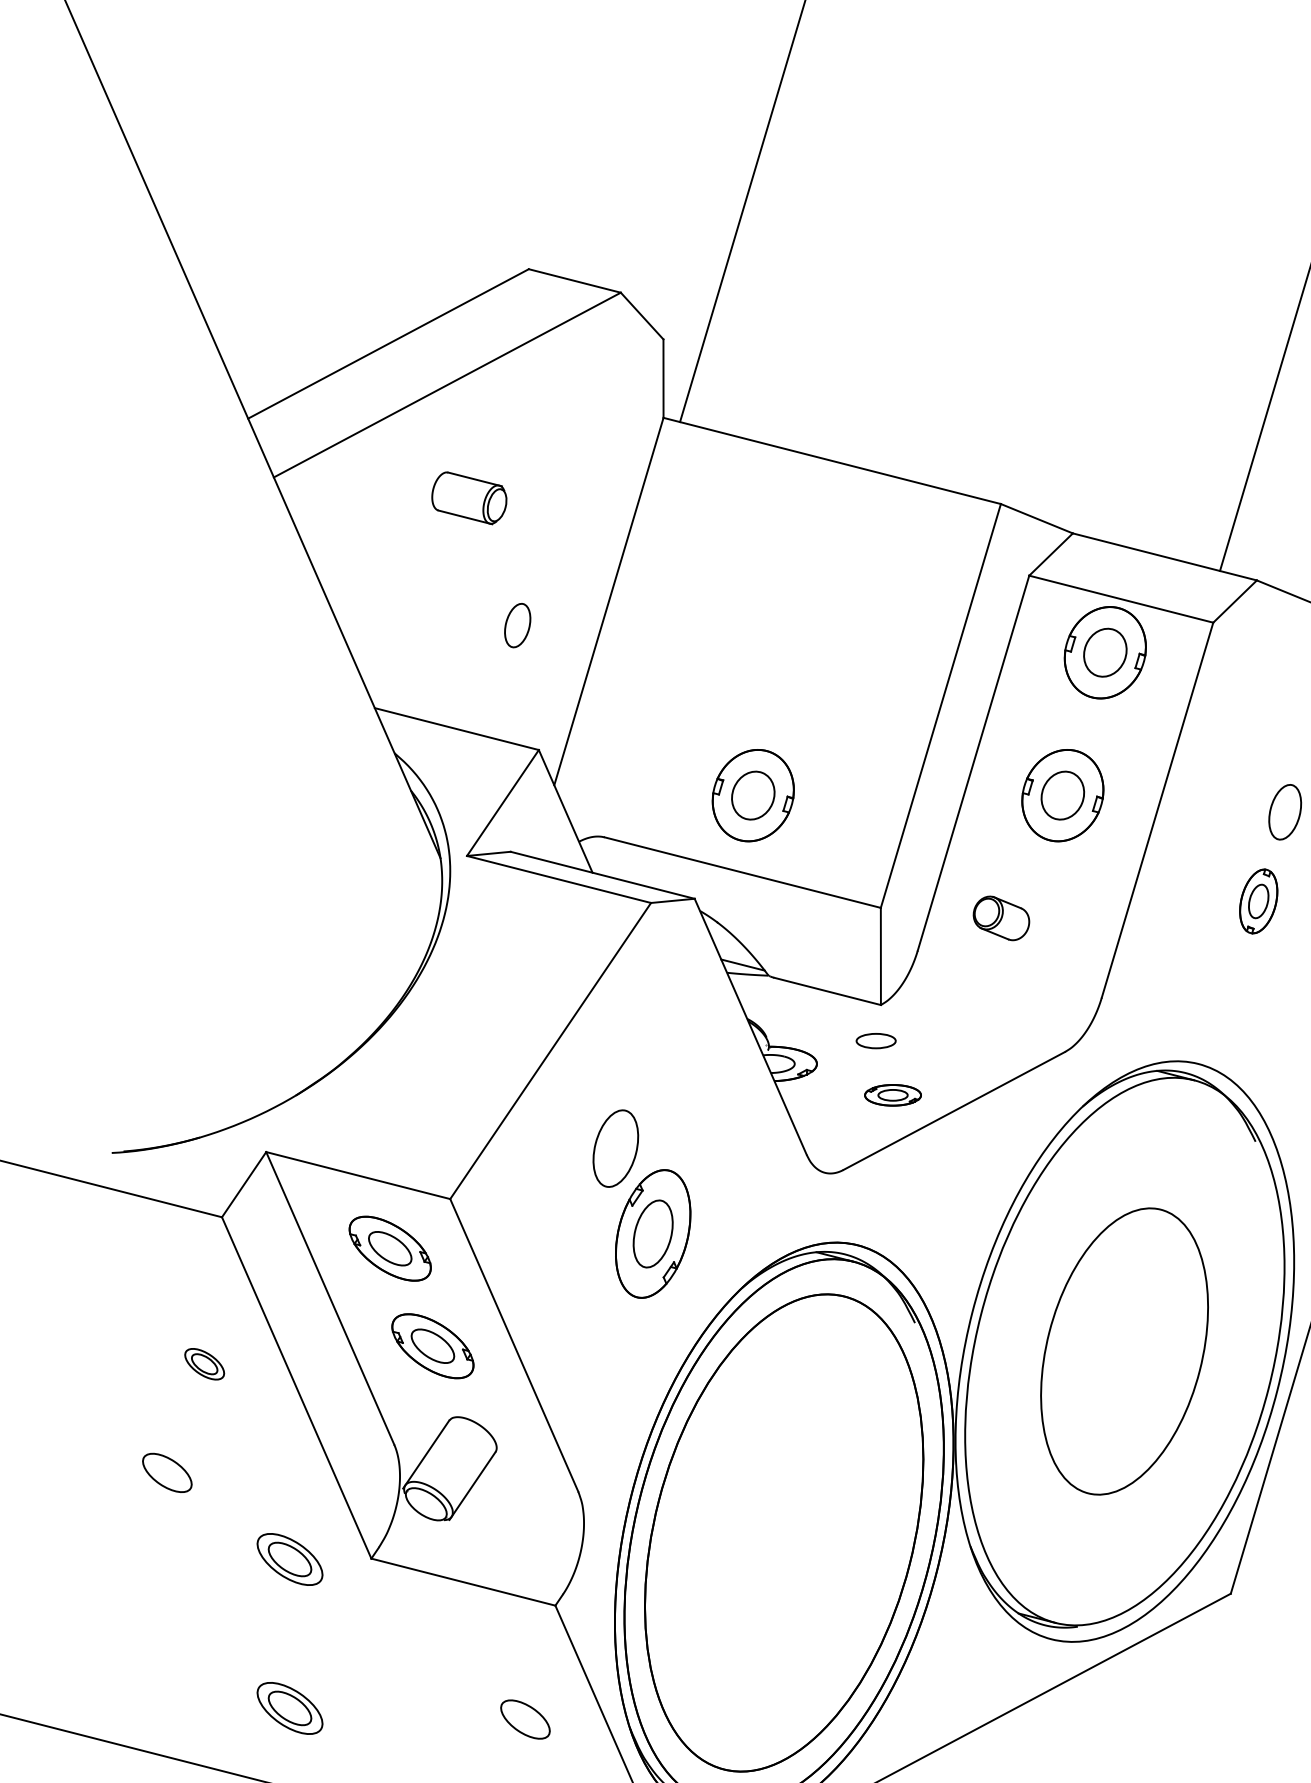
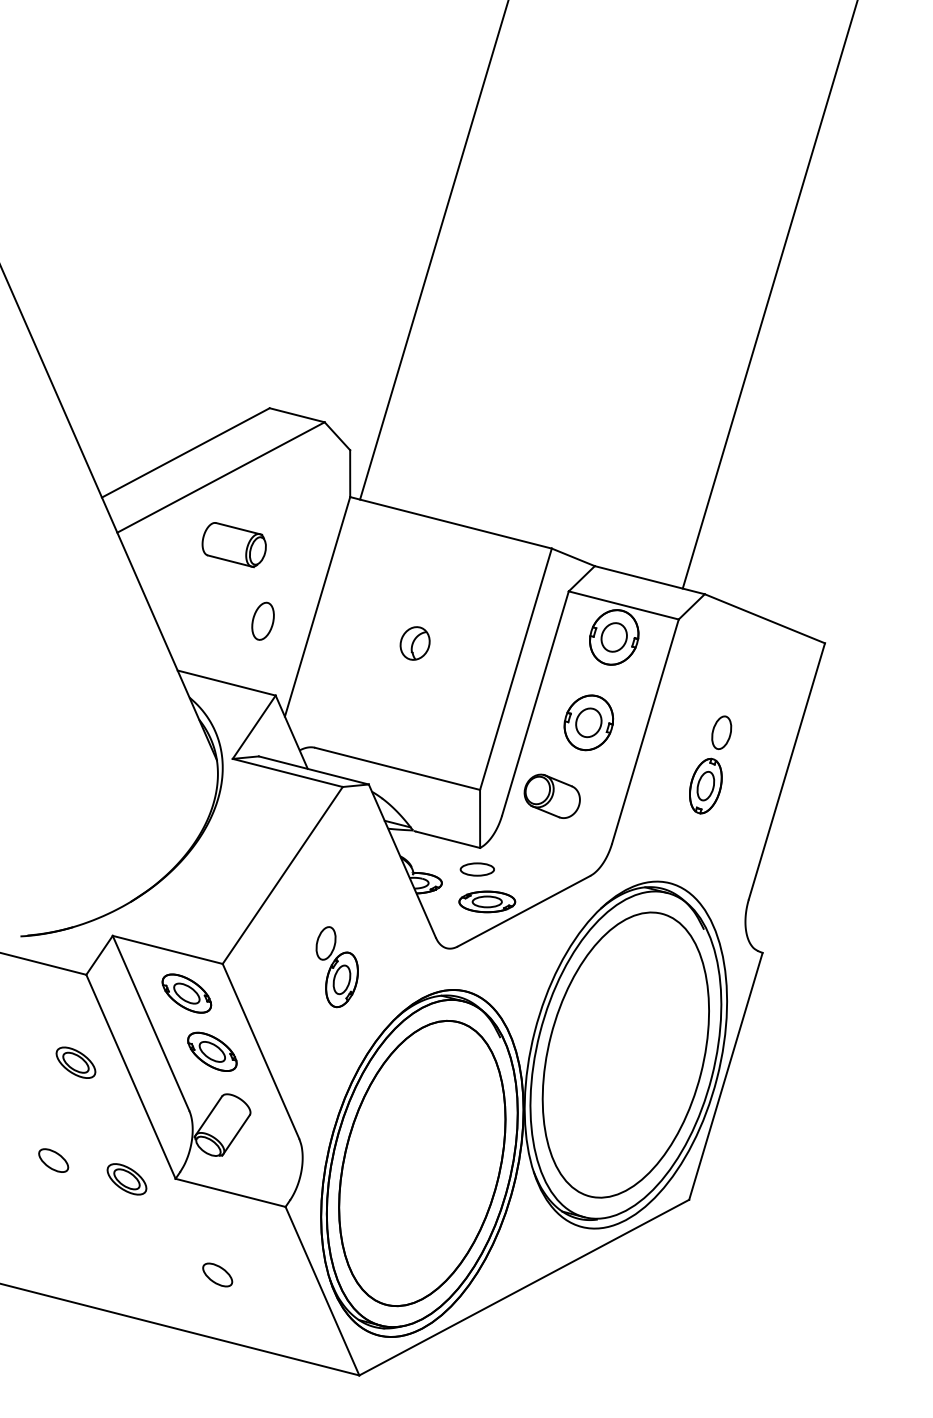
part: (468, 498) -> (233, 545), size x1.43
part: (516, 624) -> (262, 620), size x1.43
part: (771, 662) -> (414, 643), added
part: (752, 795) -> (403, 722), removed
part: (1258, 900) -> (705, 785), size x1.43
part: (1000, 917) -> (551, 795), size x1.67
part: (874, 1041) -> (476, 869), size x1.43
part: (893, 1094) -> (487, 901), size x1.67
part: (640, 1205) -> (336, 967), size x0.71
part: (1124, 1350) -> (625, 1054), size x1.67
part: (203, 1363) -> (75, 1062), size x1.67
part: (167, 1472) -> (53, 1160), moved
part: (289, 1708) -> (126, 1268), removed
part: (525, 1718) -> (217, 1274), moved

